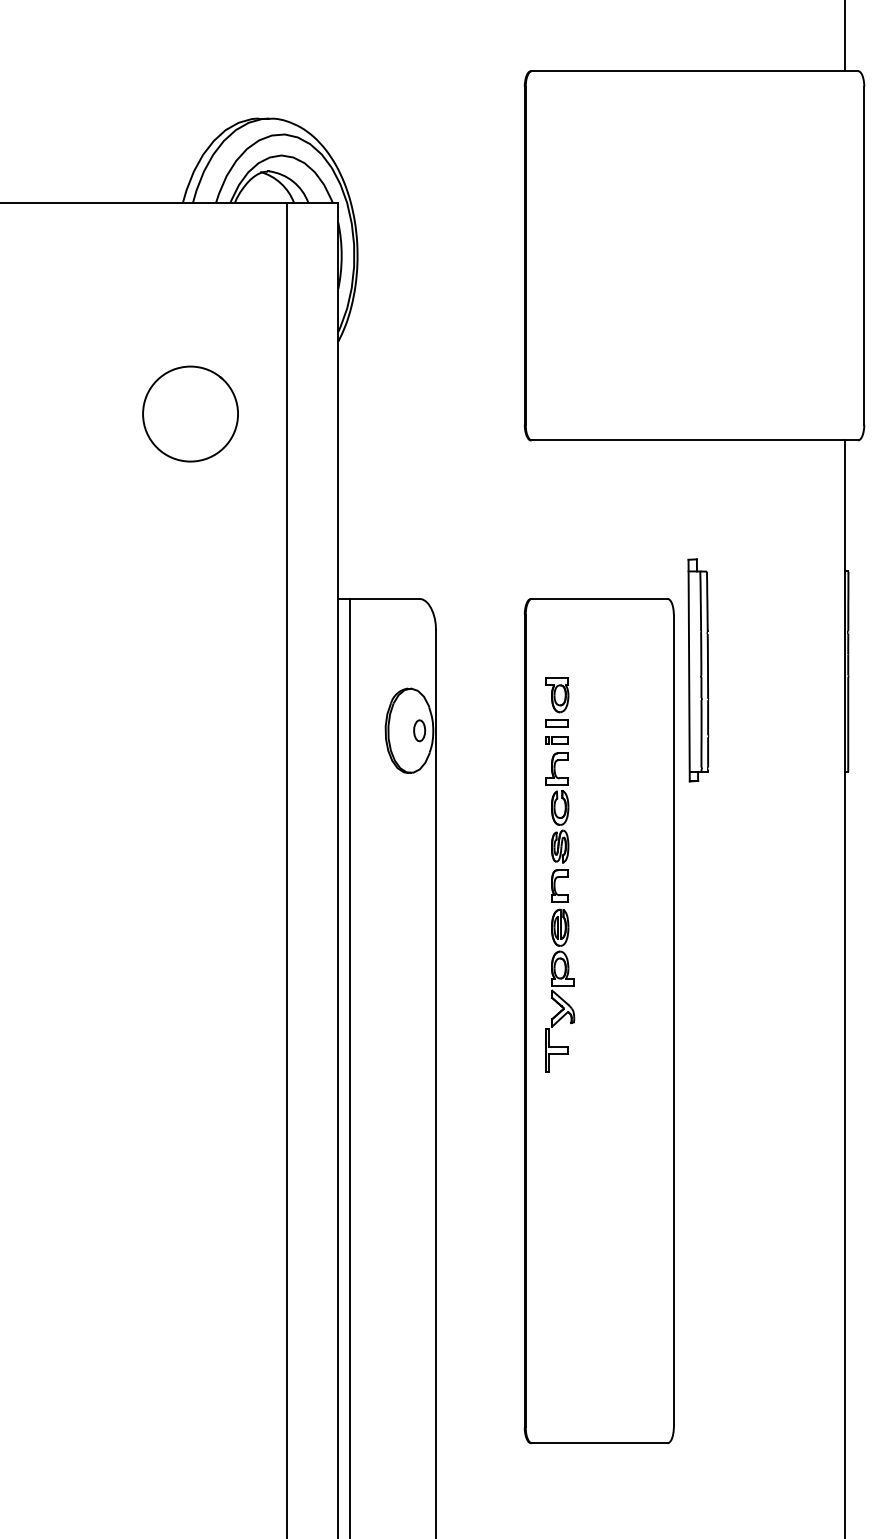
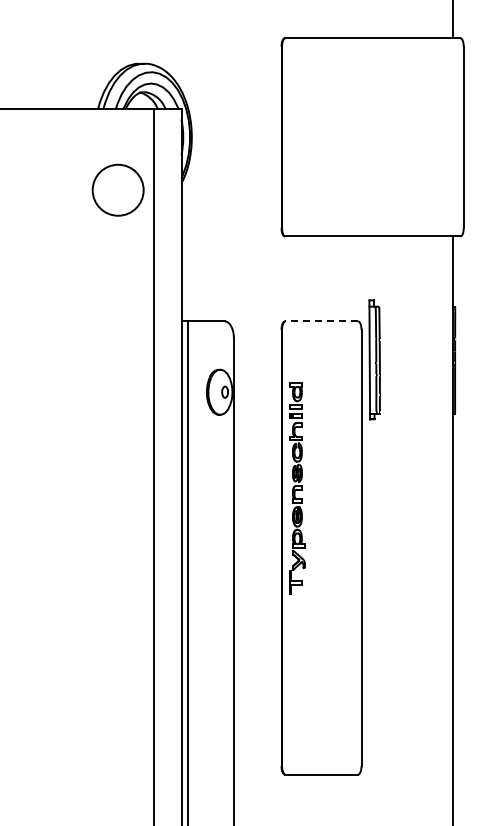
part: (189, 412) -> (117, 189), moved
line: (599, 598) -> (321, 321), solid -> dashed
part: (560, 874) -> (297, 488), moved

